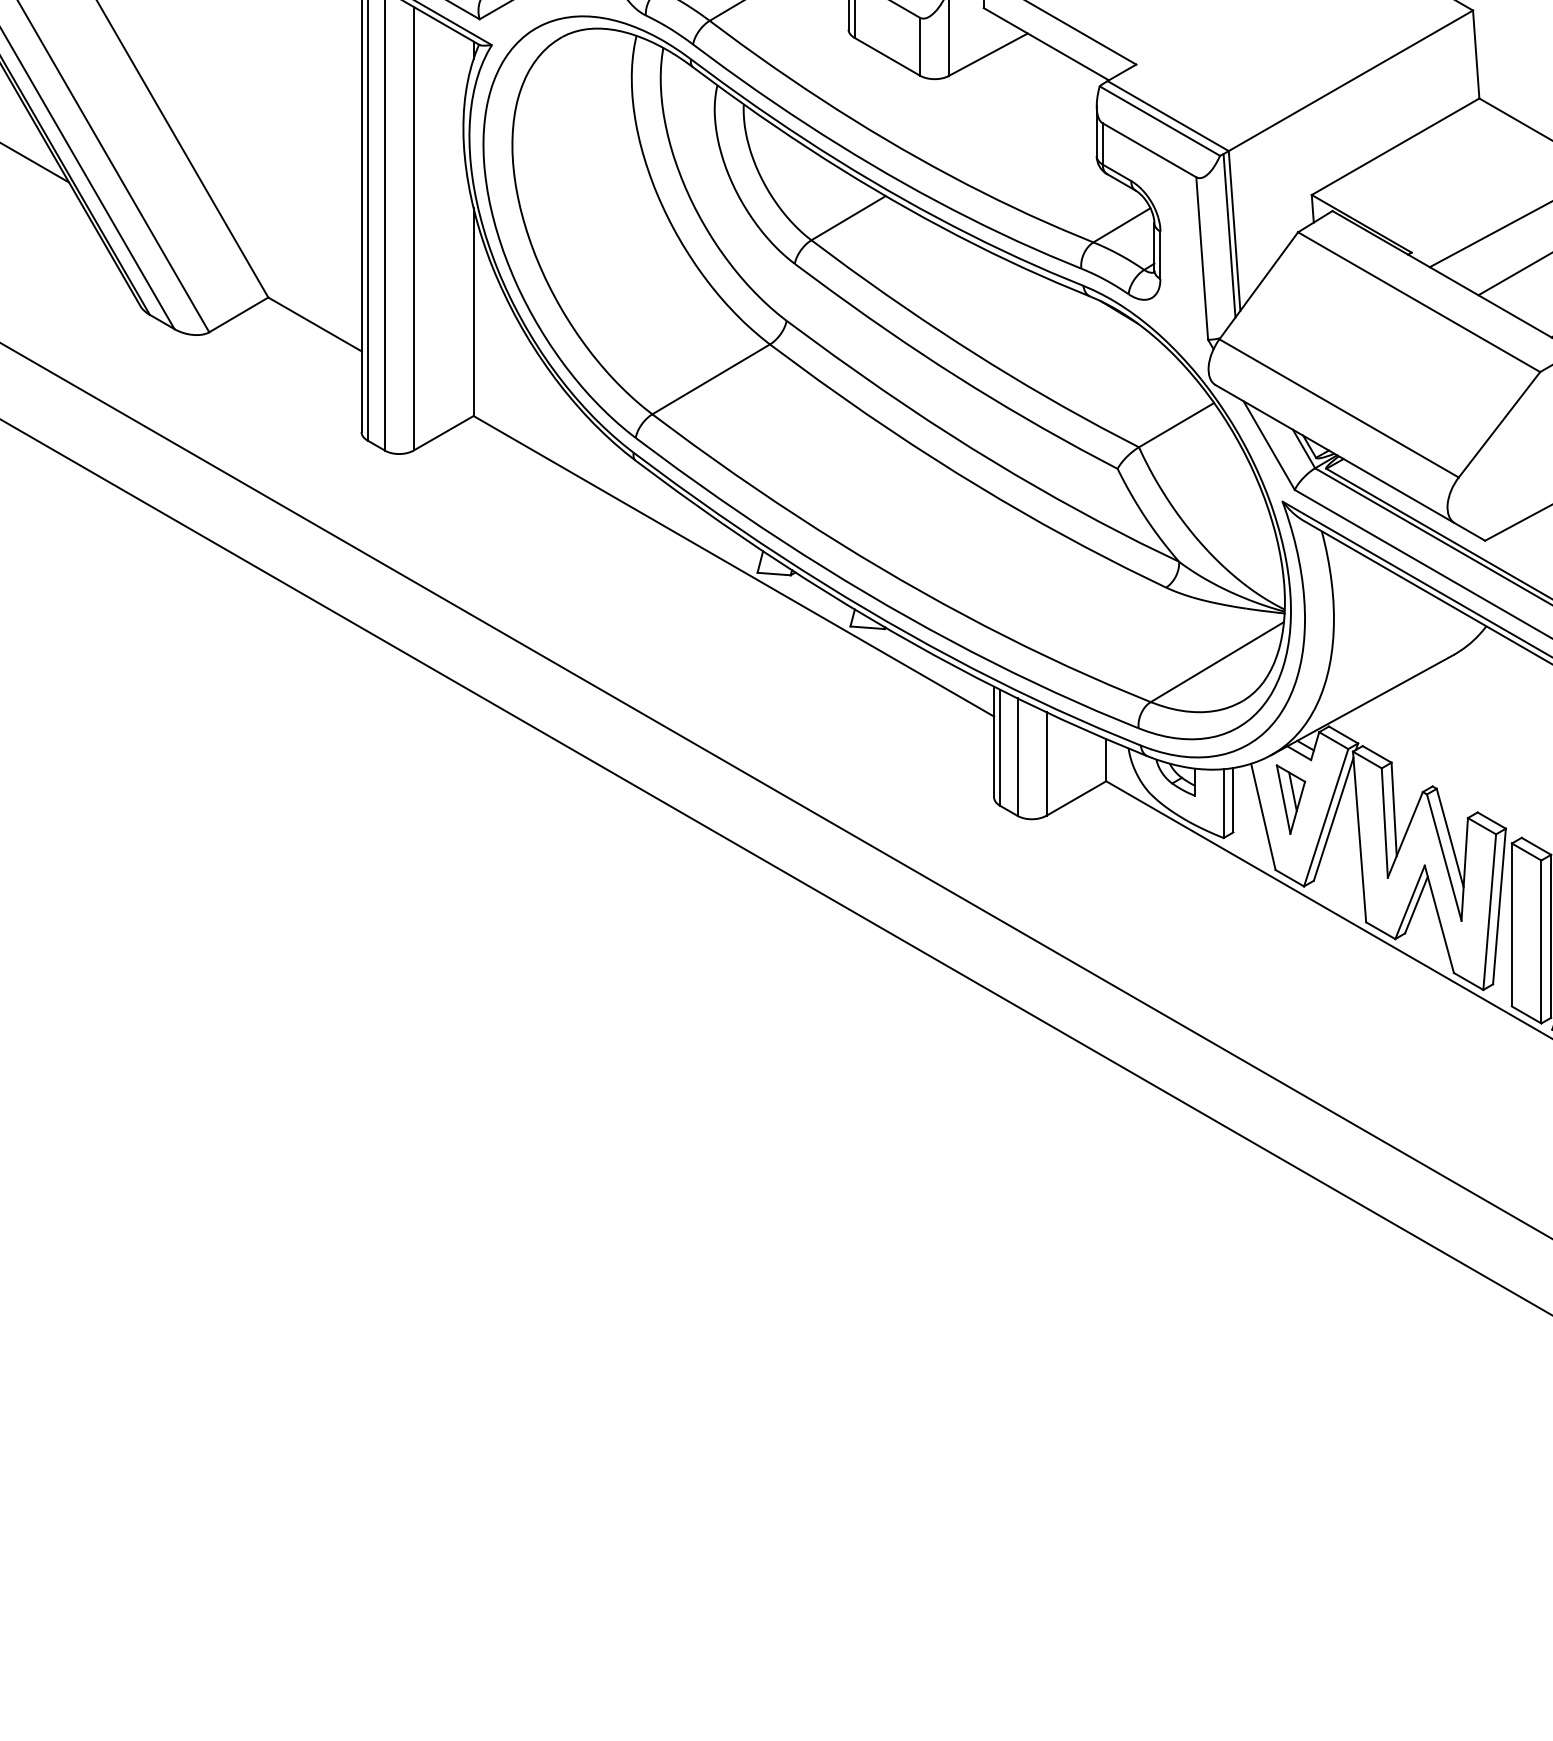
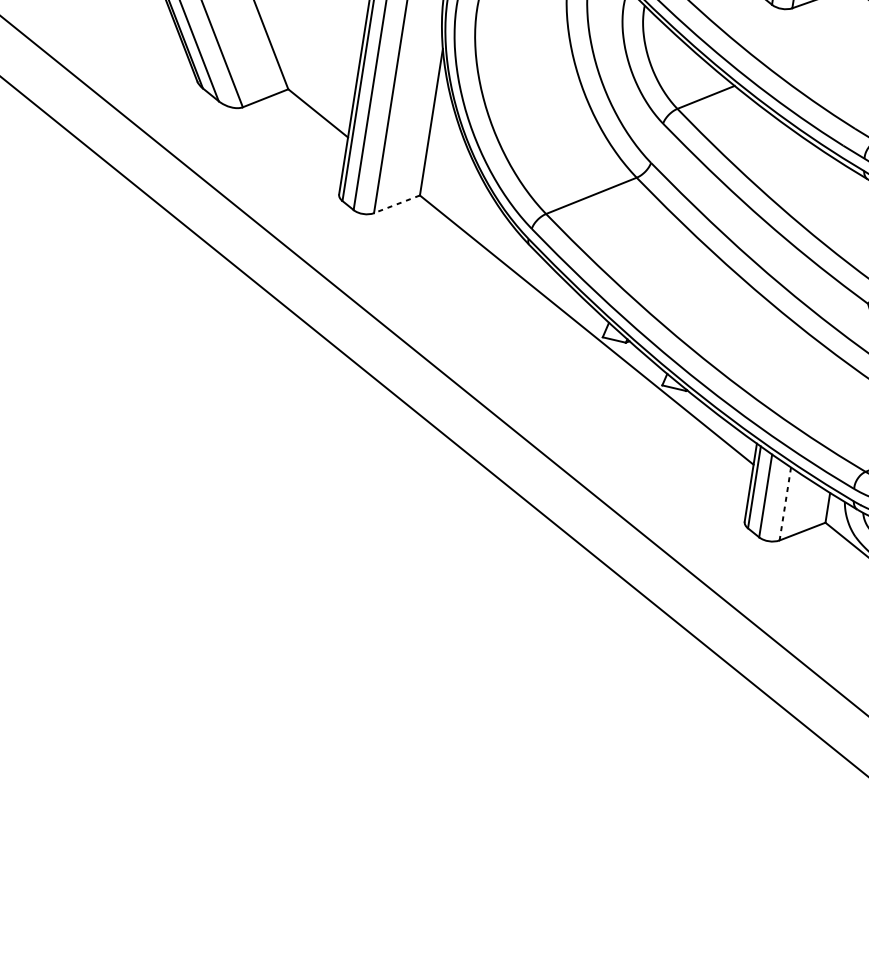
line: (443, 433) -> (396, 204), solid -> dashed
line: (1046, 764) -> (785, 504), solid -> dashed

